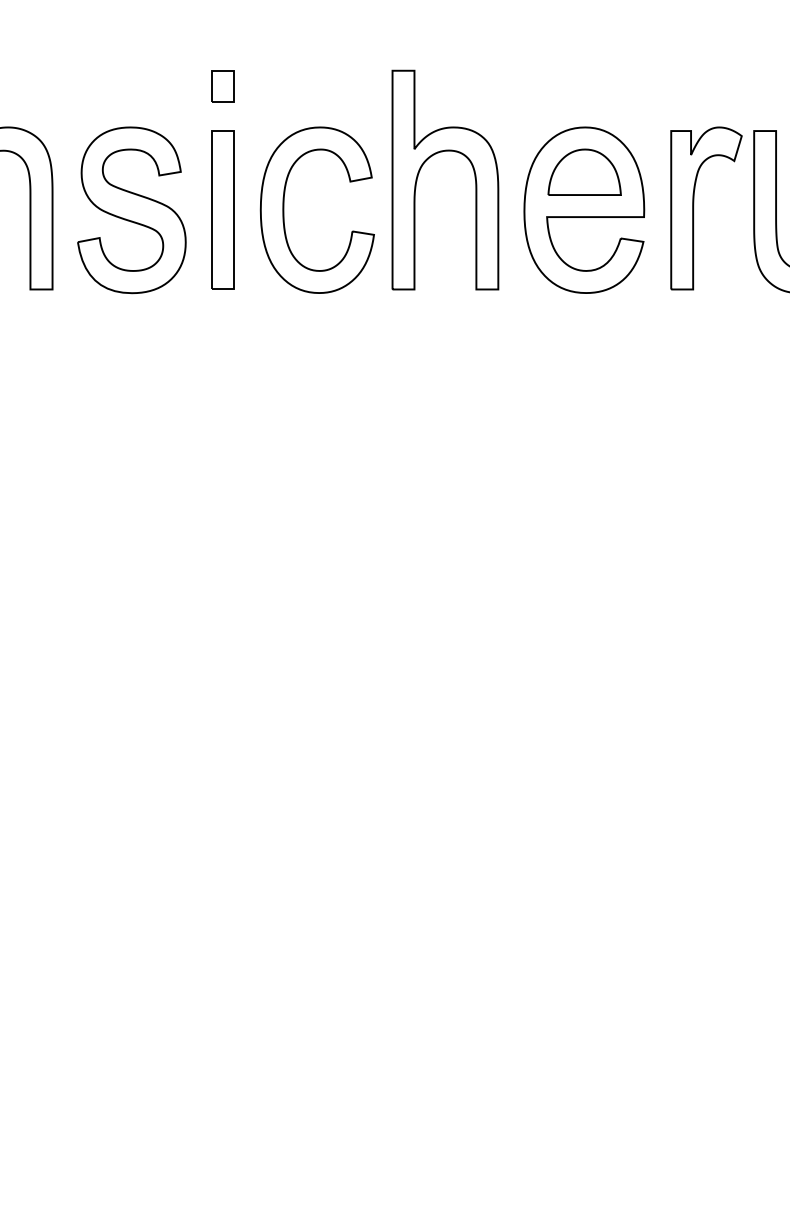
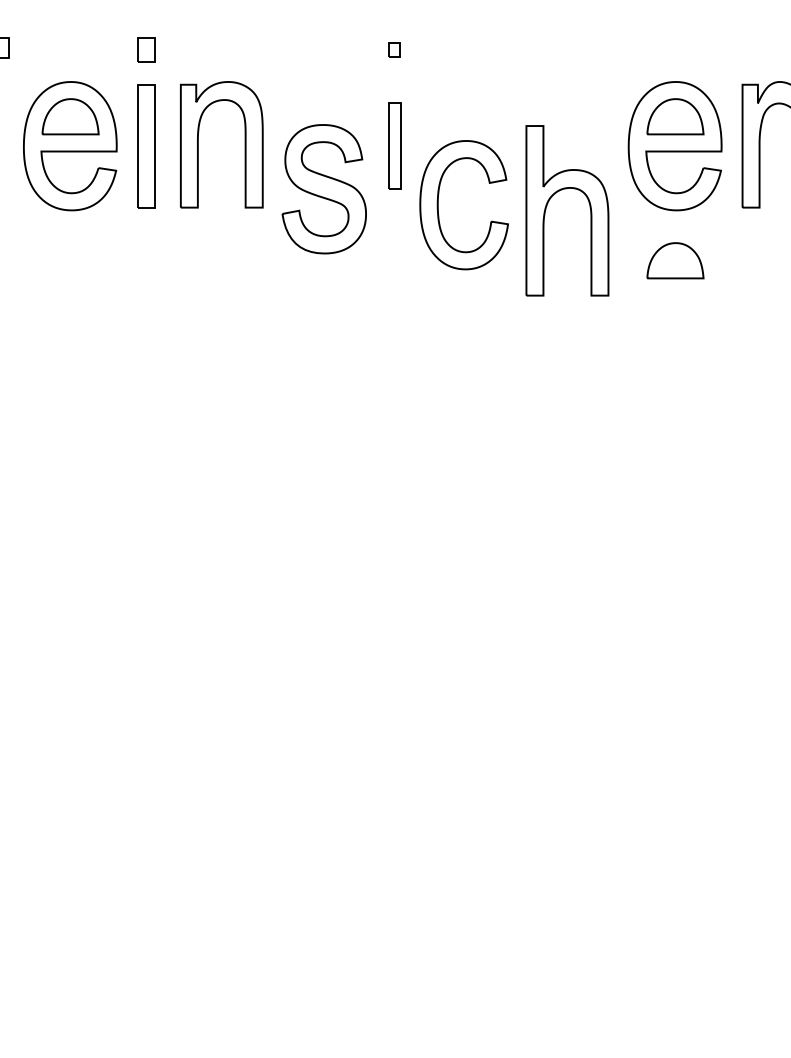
part: (222, 85) -> (394, 49), size x0.6
part: (430, 159) -> (555, 194), moved
part: (130, 210) -> (323, 189), moved
part: (222, 210) -> (394, 146), size x0.7
part: (284, 210) -> (438, 205), moved
part: (584, 357) -> (675, 260), added

